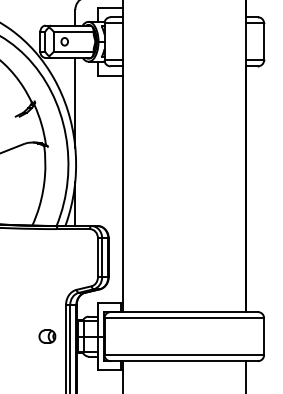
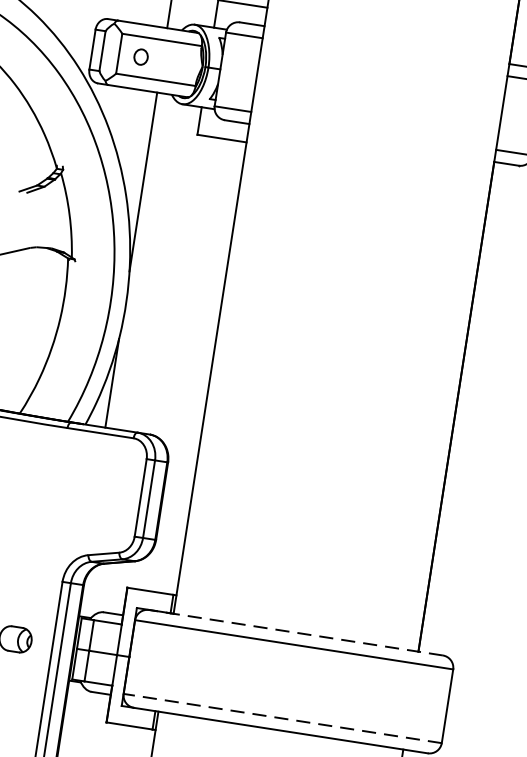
line: (184, 312) -> (296, 633), solid -> dashed
line: (184, 355) -> (283, 719), solid -> dashed

